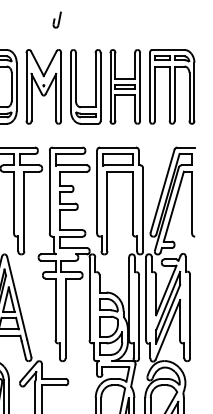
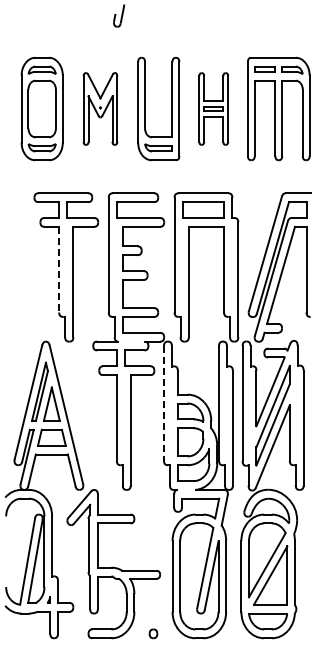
part: (43, 86) -> (100, 108), size x0.7
part: (125, 86) -> (213, 108), size x0.7
line: (14, 202) -> (59, 269), solid -> dashed
line: (89, 298) -> (164, 403), solid -> dashed

